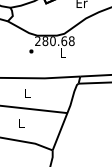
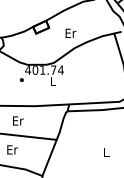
text: (54, 40) -> (44, 69), 280.68 -> 401.74
text: (27, 93) -> (18, 120), L -> Er
text: (21, 123) -> (12, 149), L -> Er

